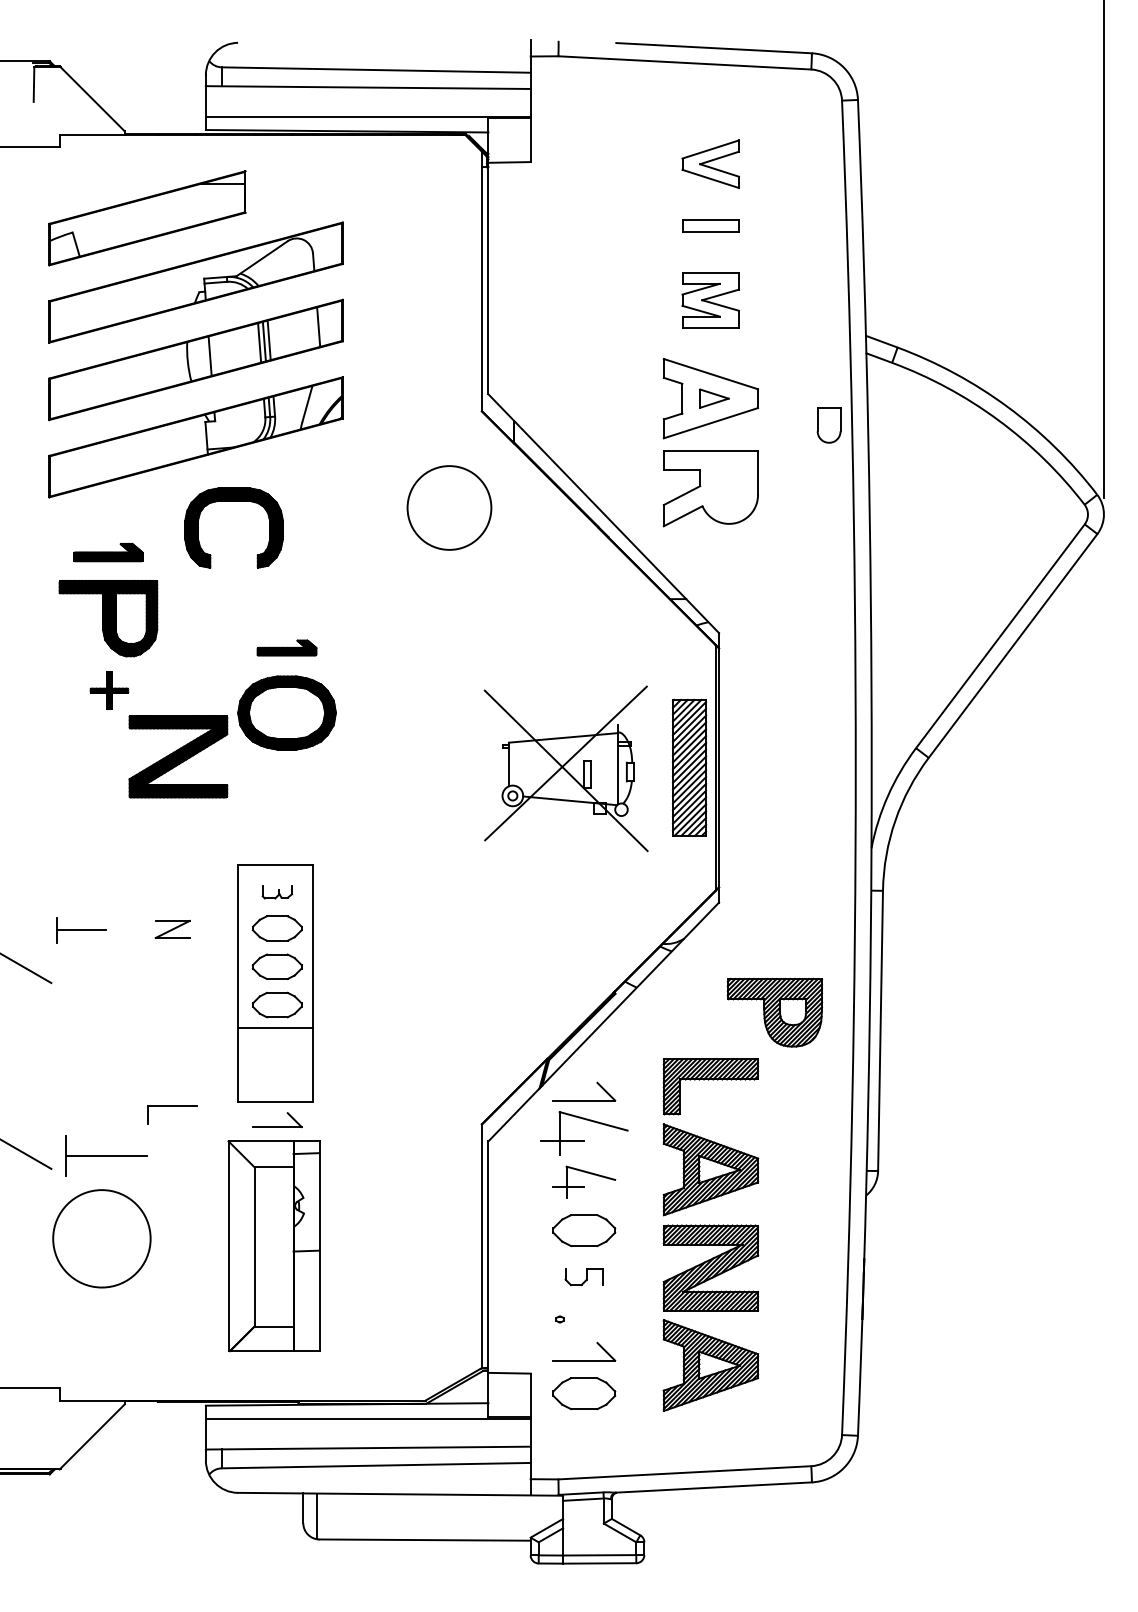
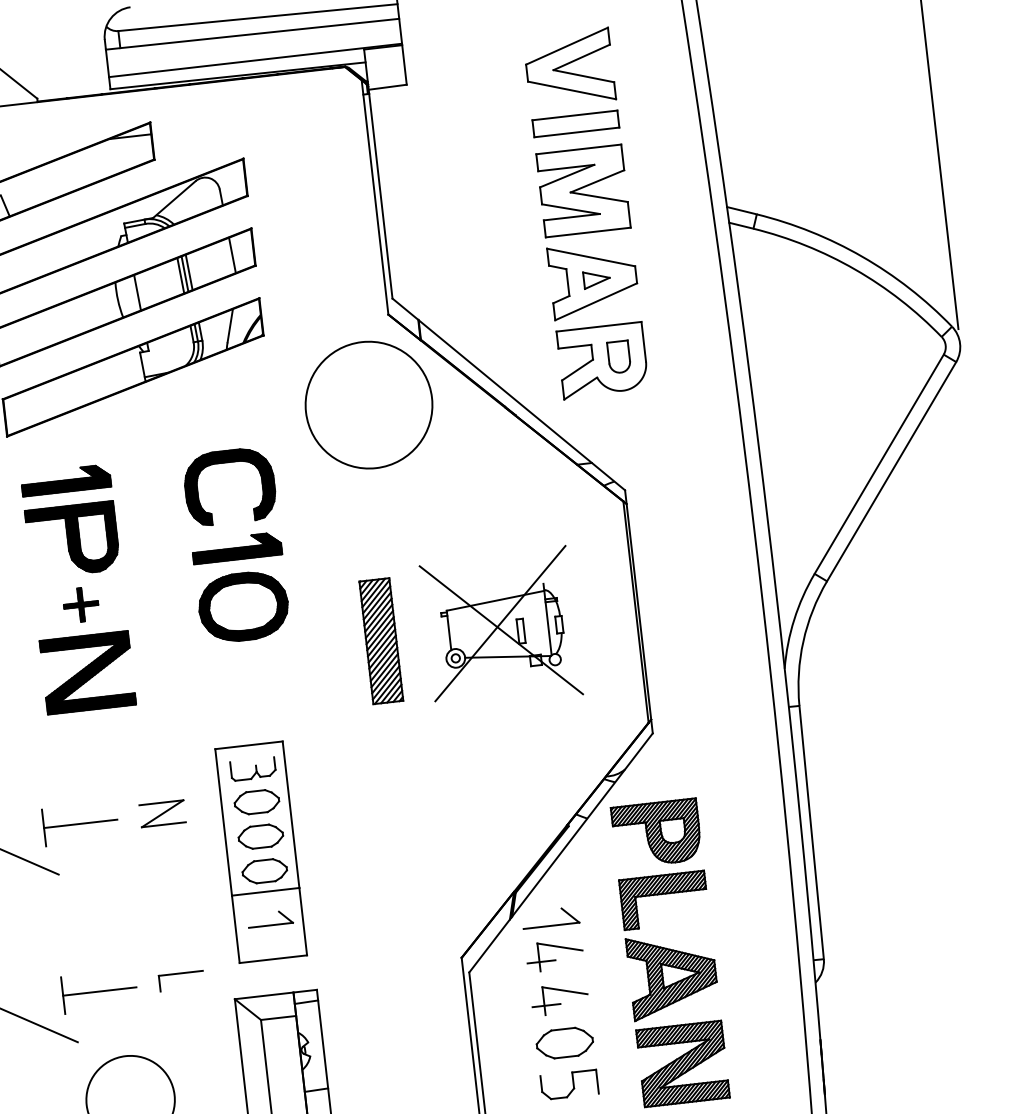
part: (710, 163) -> (569, 67), size x1.67
part: (710, 225) -> (575, 123), size x1.67
part: (710, 299) -> (583, 190), size x1.67
part: (828, 425) -> (618, 357), moved
part: (233, 501) -> (226, 462), moved
circle: (449, 507) -> (369, 404), size x1.67
part: (108, 552) -> (66, 480), size x1.43
part: (286, 647) -> (236, 547), size x1.67
part: (178, 756) -> (87, 672), moved
part: (689, 767) -> (381, 640), moved
part: (277, 892) -> (253, 769), size x1.67
part: (172, 929) -> (162, 813), size x1.43
part: (81, 930) -> (80, 824), size x1.67
part: (774, 1012) -> (656, 833), moved
part: (277, 1120) -> (270, 919), moved
part: (583, 1133) -> (554, 955), size x0.71
part: (106, 1155) -> (99, 990), moved
part: (583, 1277) -> (569, 1085), size x1.67

